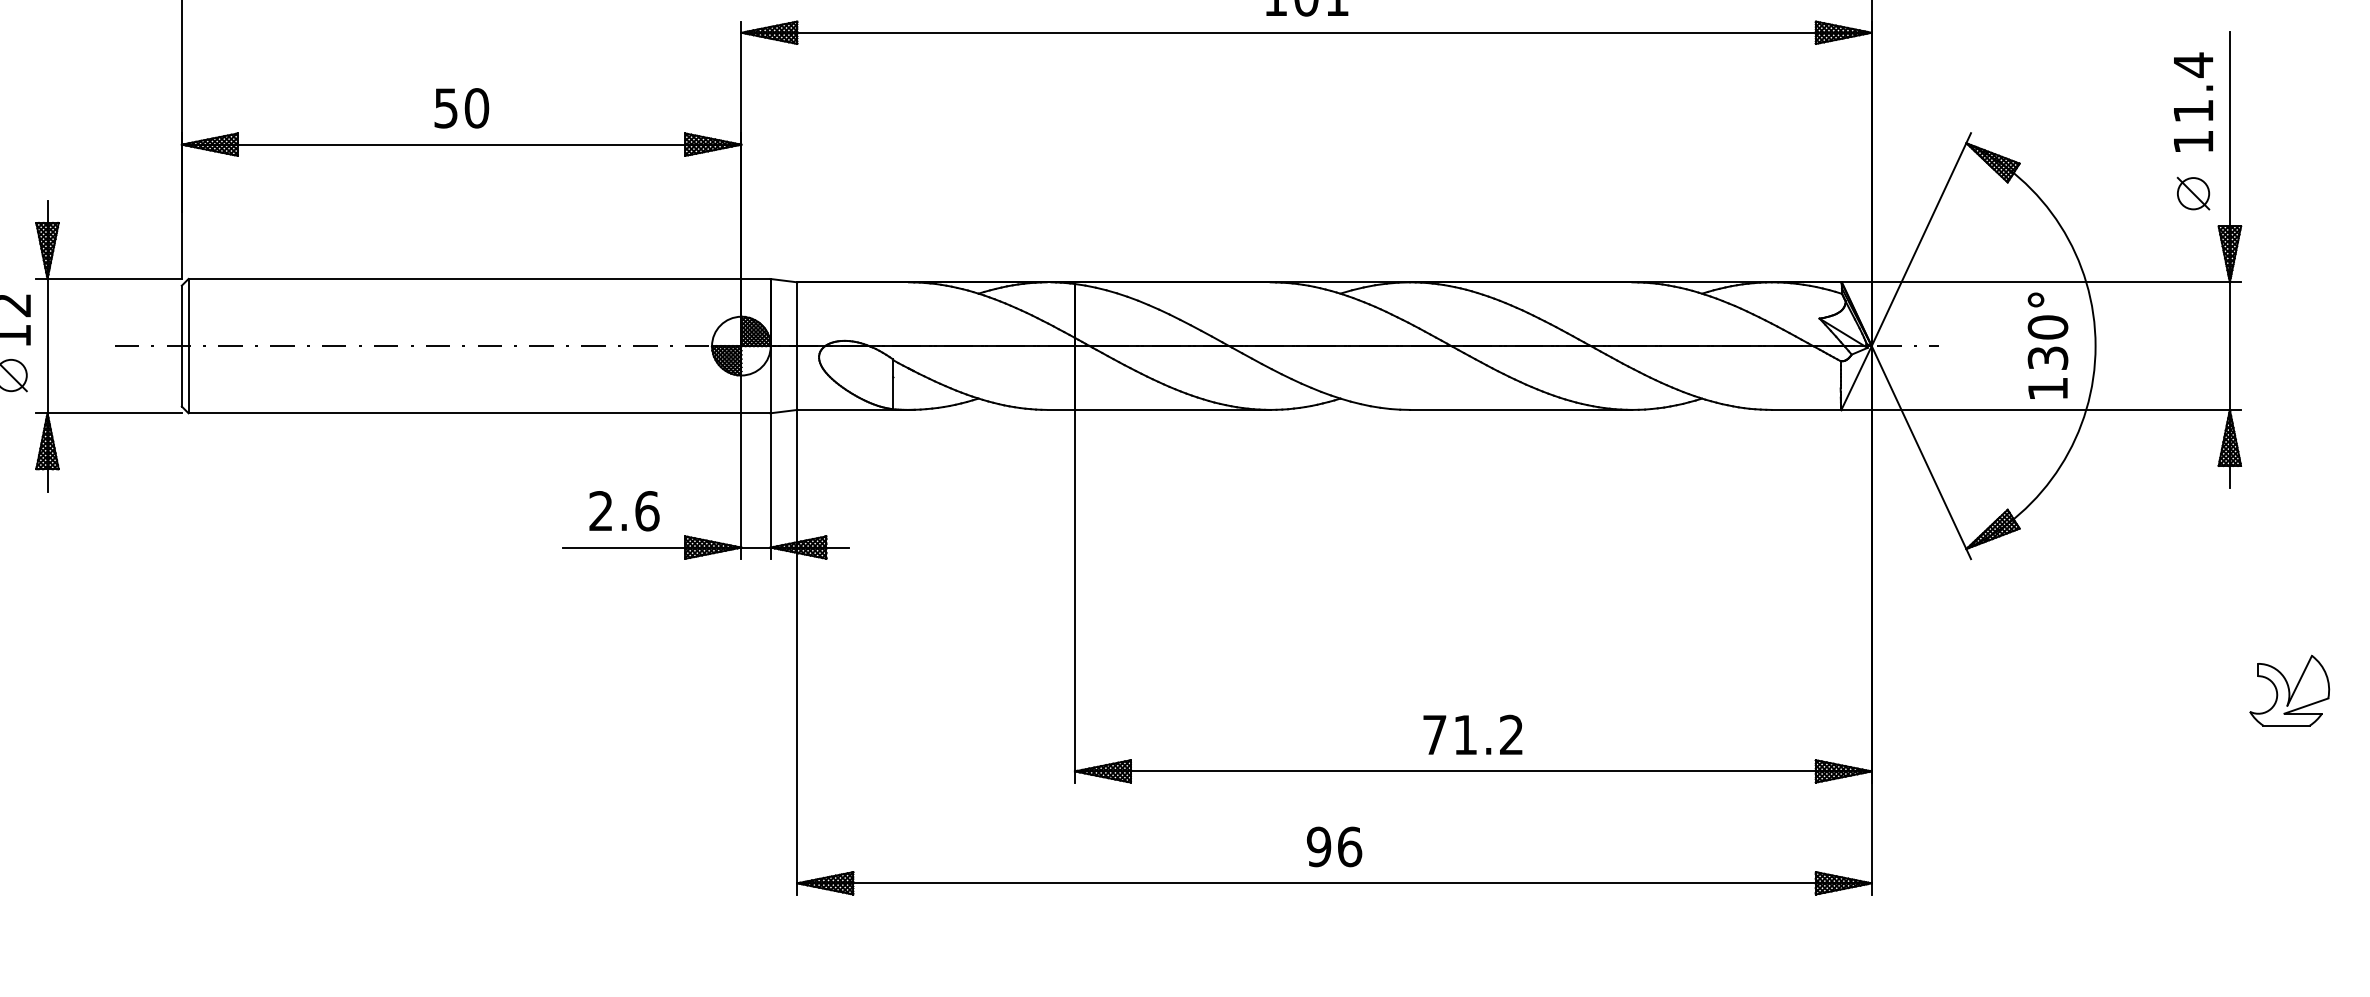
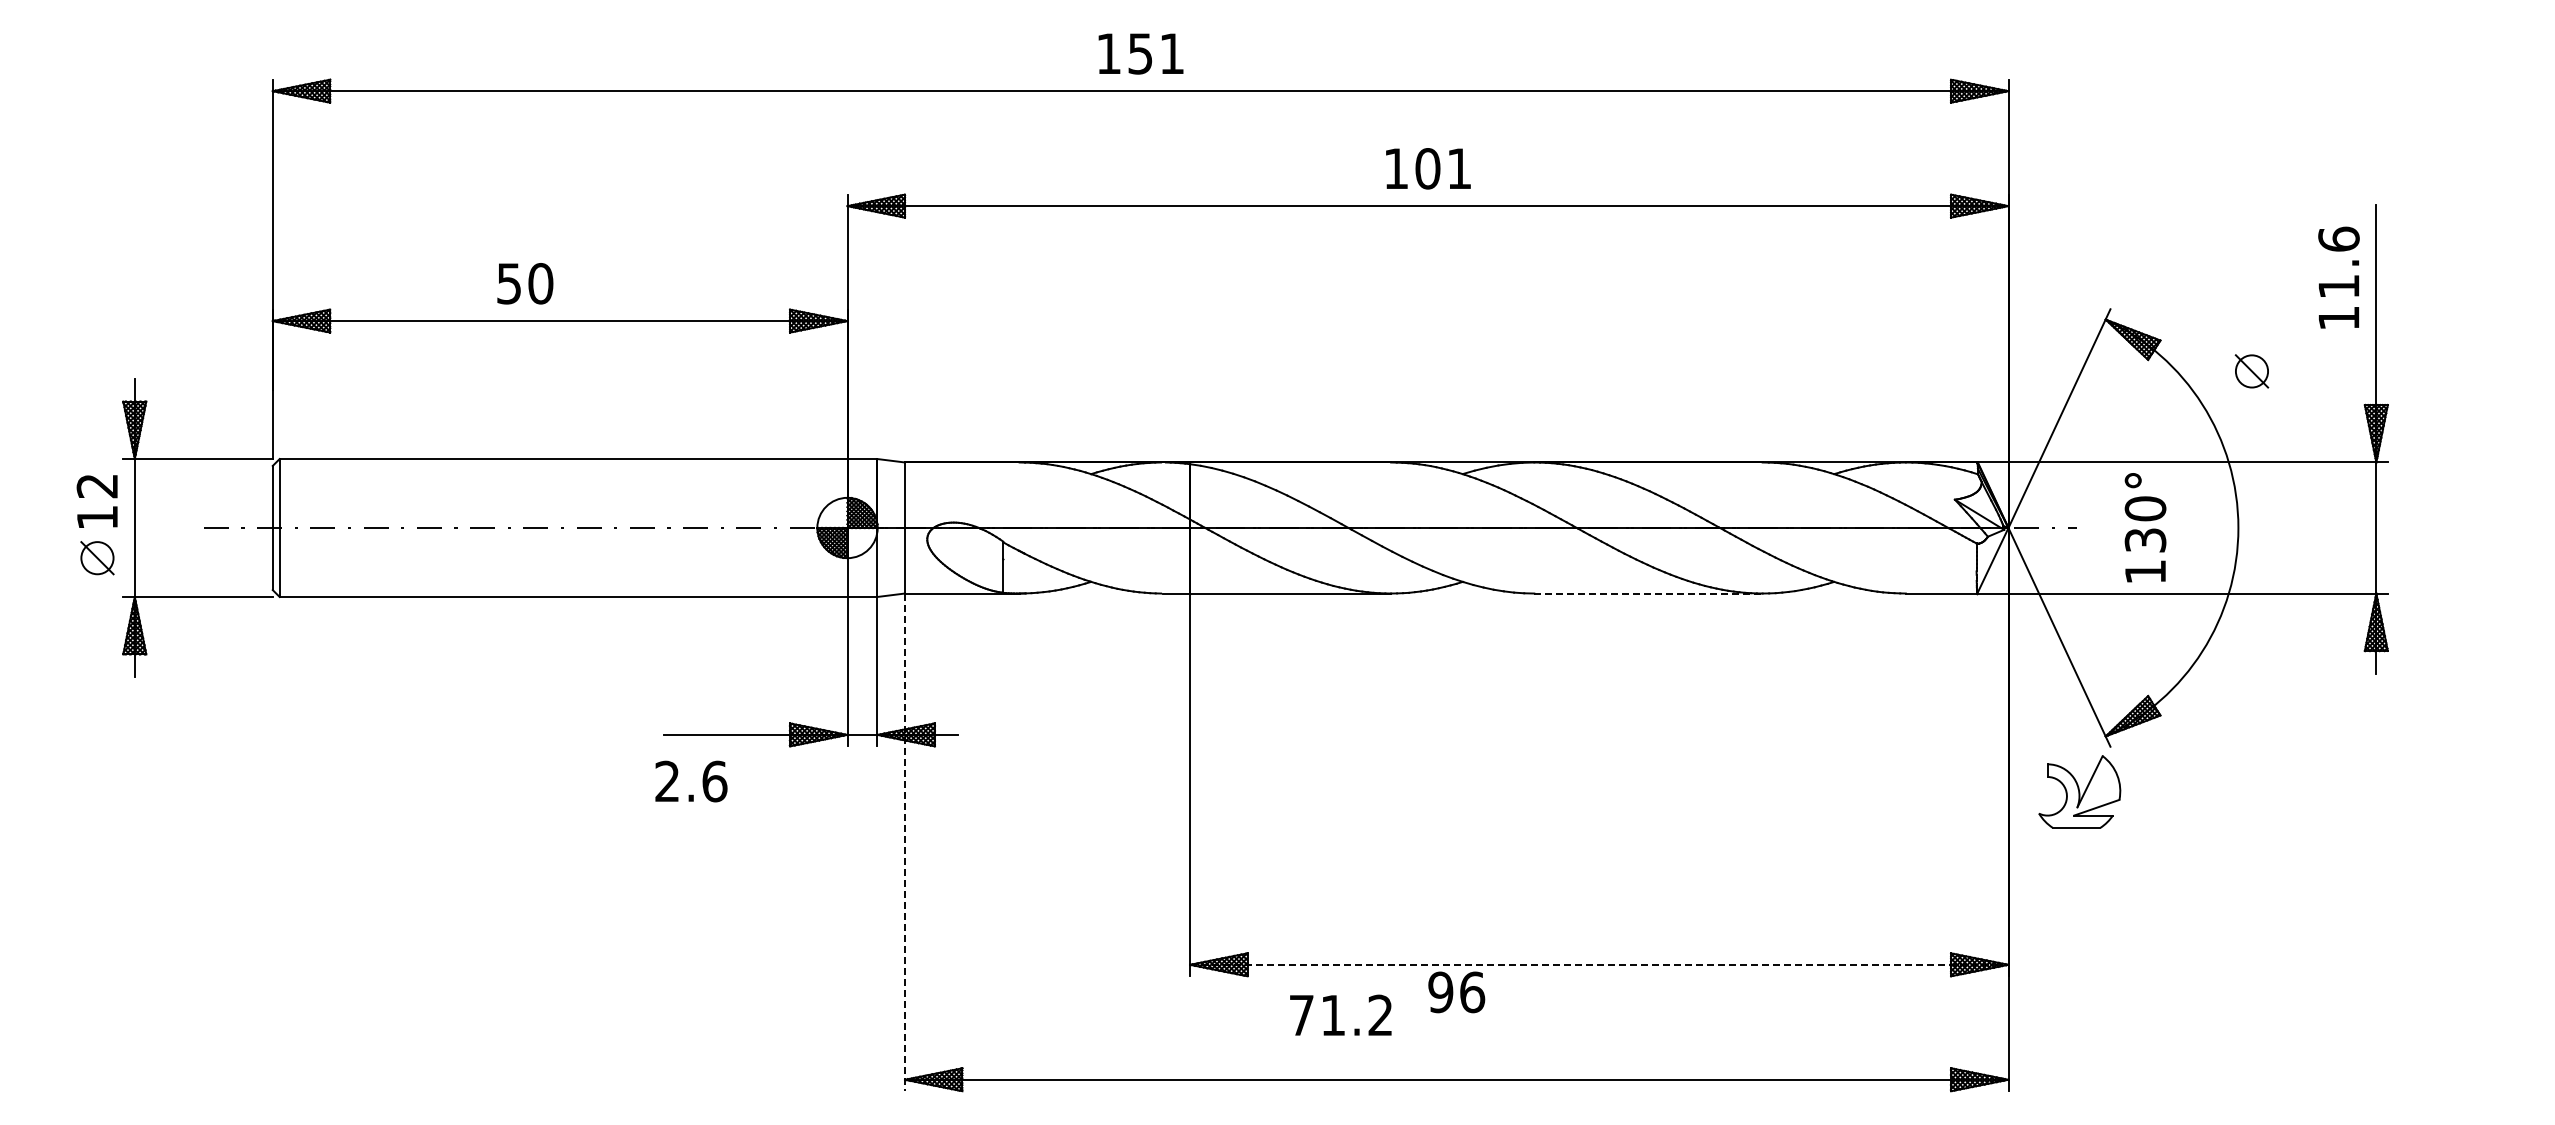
text: (2193, 65) -> (2338, 239), 11.4 -> 11.6
text: (461, 108) -> (525, 283), moved
part: (2193, 193) -> (2251, 371), moved
text: (2047, 345) -> (2145, 527), moved
line: (1521, 409) -> (1648, 593), solid -> dashed
text: (624, 511) -> (691, 781), moved
line: (797, 652) -> (905, 842), solid -> dashed
part: (2289, 690) -> (2079, 791), moved
text: (1472, 734) -> (1340, 1014), moved
line: (1473, 771) -> (1599, 964), solid -> dashed
text: (1334, 847) -> (1456, 992), moved

